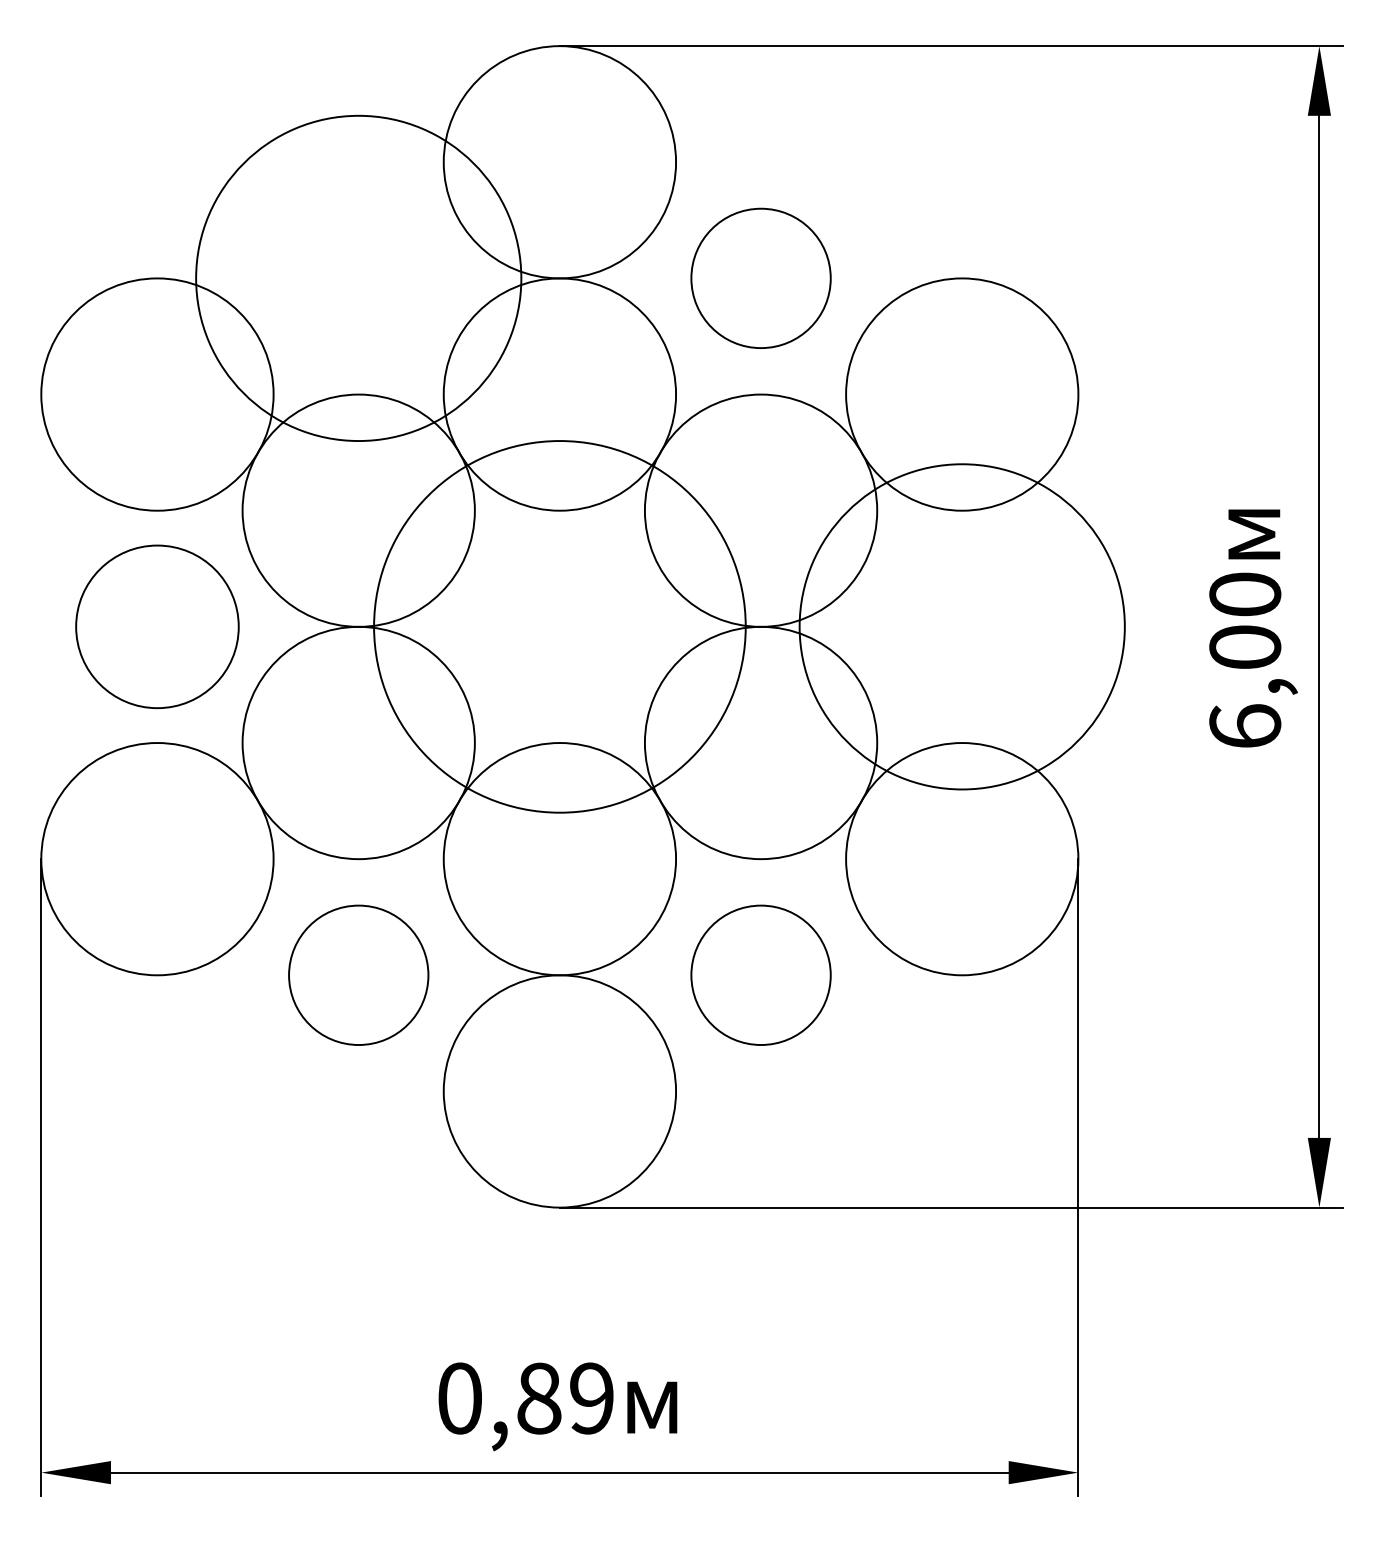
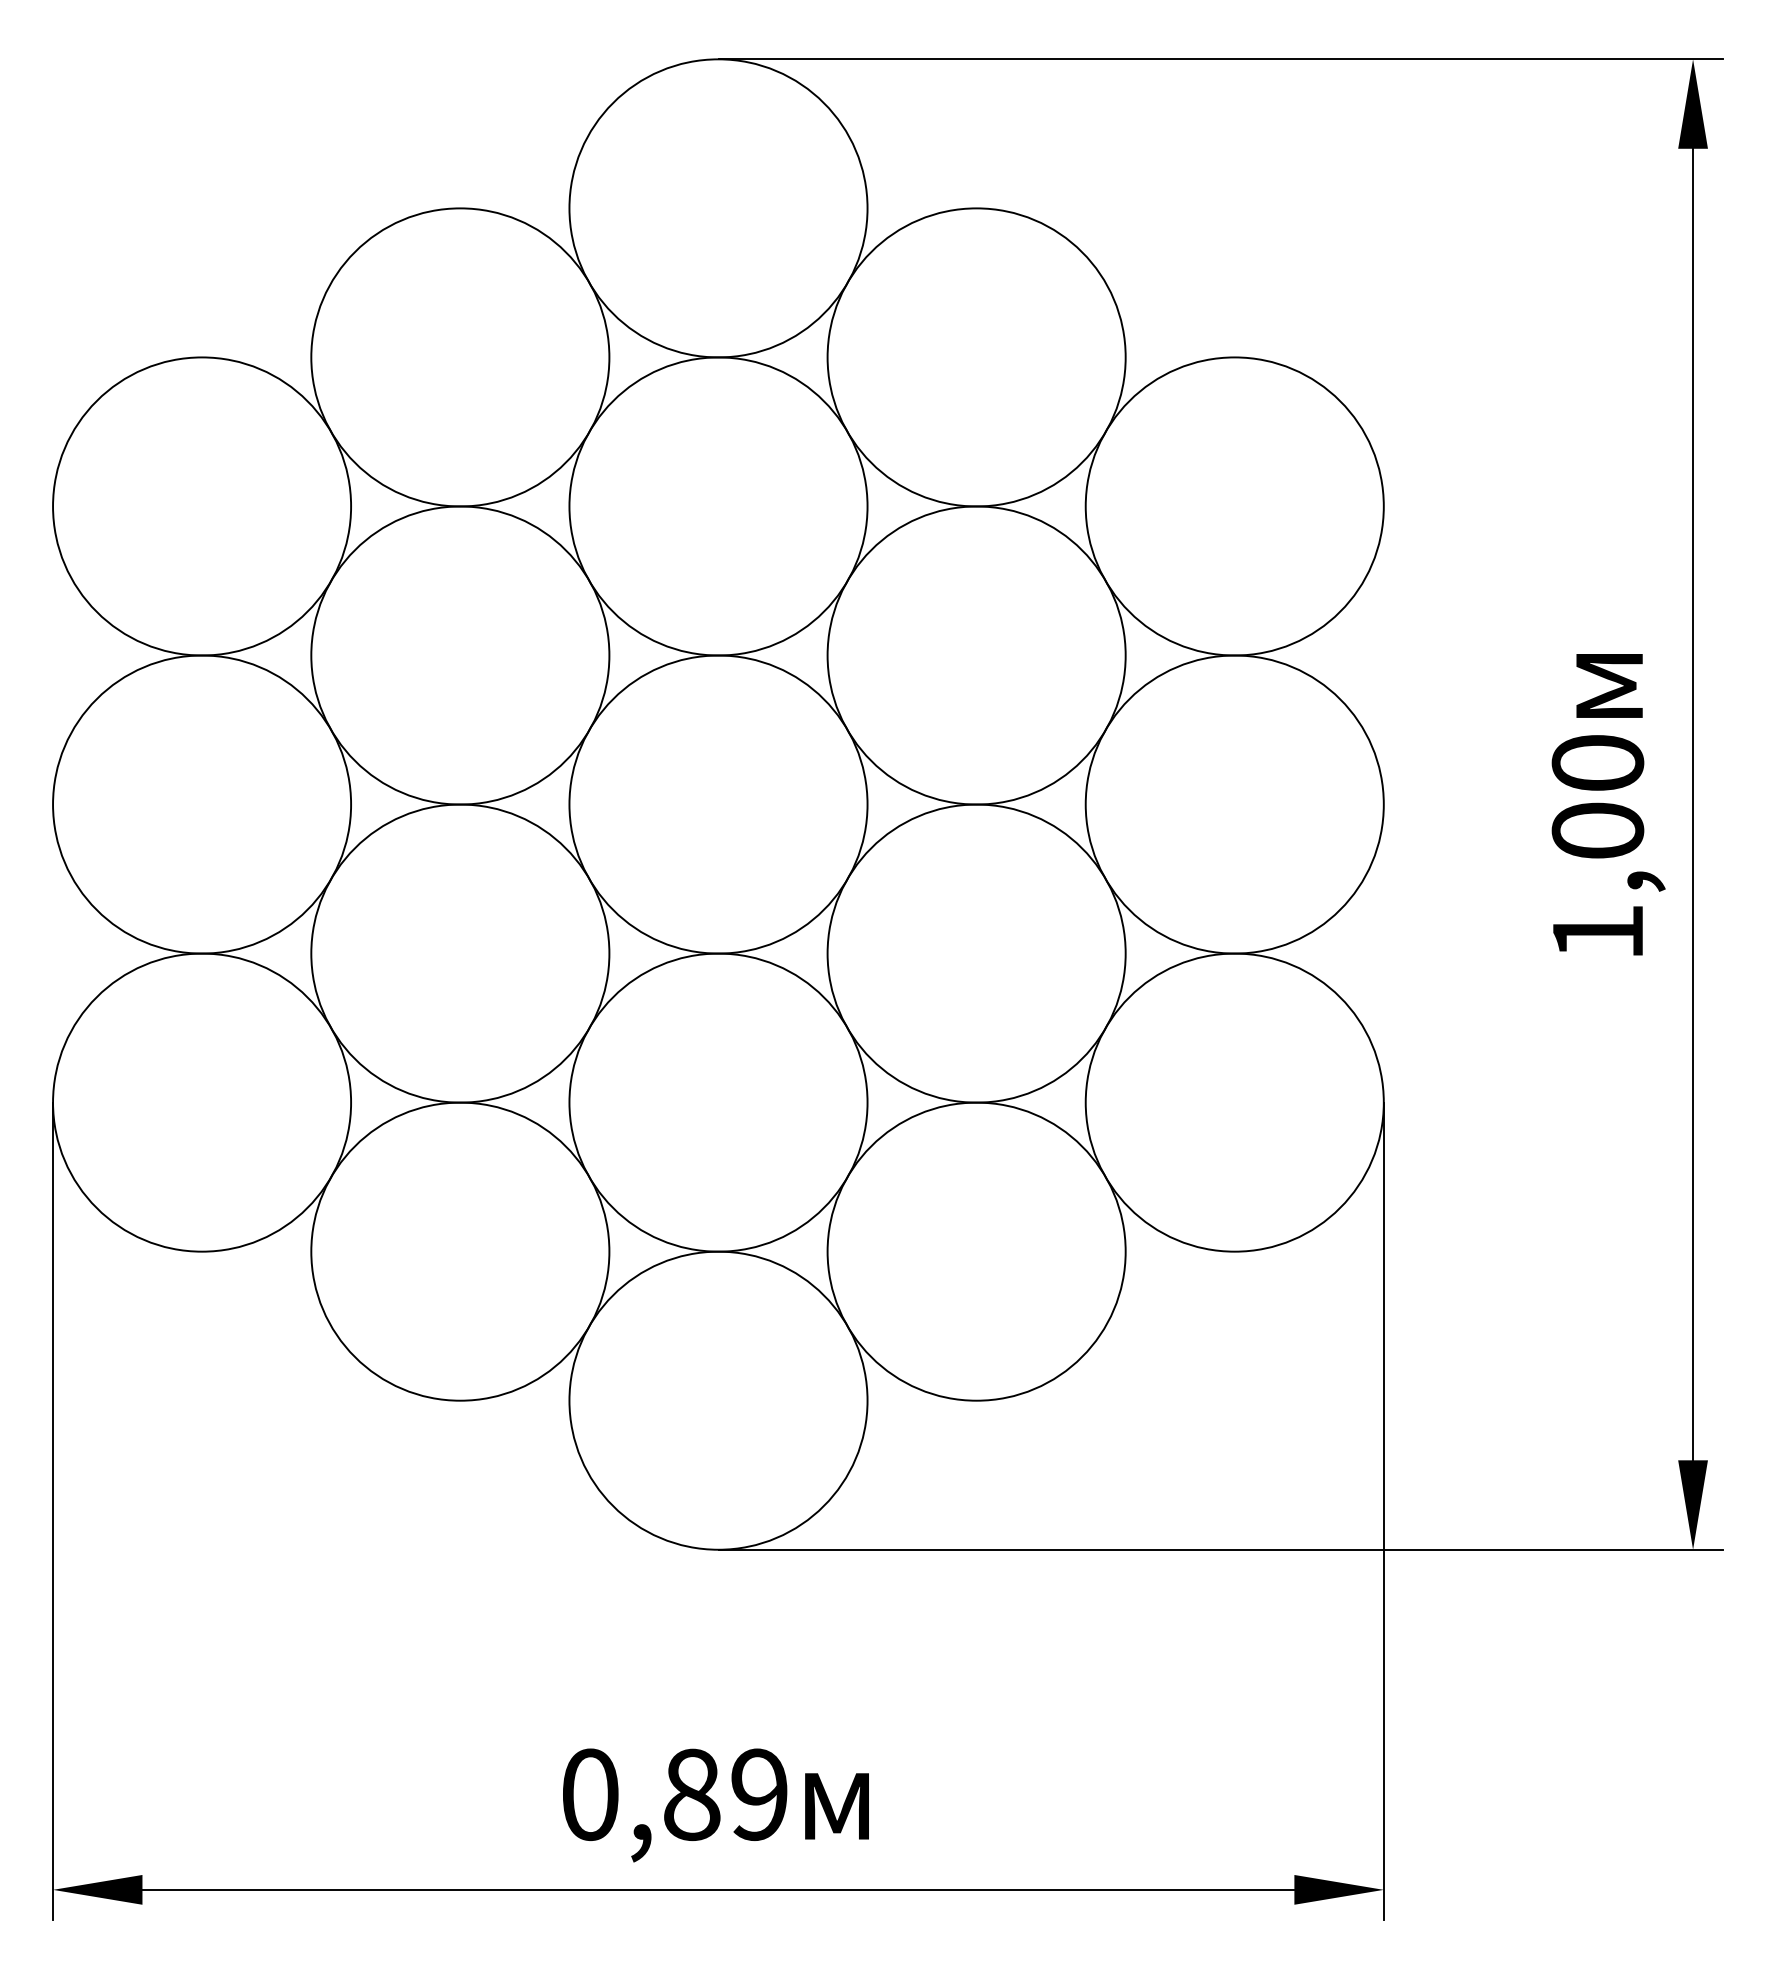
circle: (358, 278) -> (460, 357), size x0.71
circle: (760, 278) -> (976, 357), size x1.67
circle: (157, 626) -> (202, 804), size x1.43
circle: (559, 626) -> (718, 804), size x0.62
circle: (962, 626) -> (1234, 804), size x0.71
text: (1244, 725) -> (1597, 931), 6,00 -> 1,00
circle: (358, 975) -> (460, 1251), size x1.67
circle: (760, 975) -> (976, 1251), size x1.67

